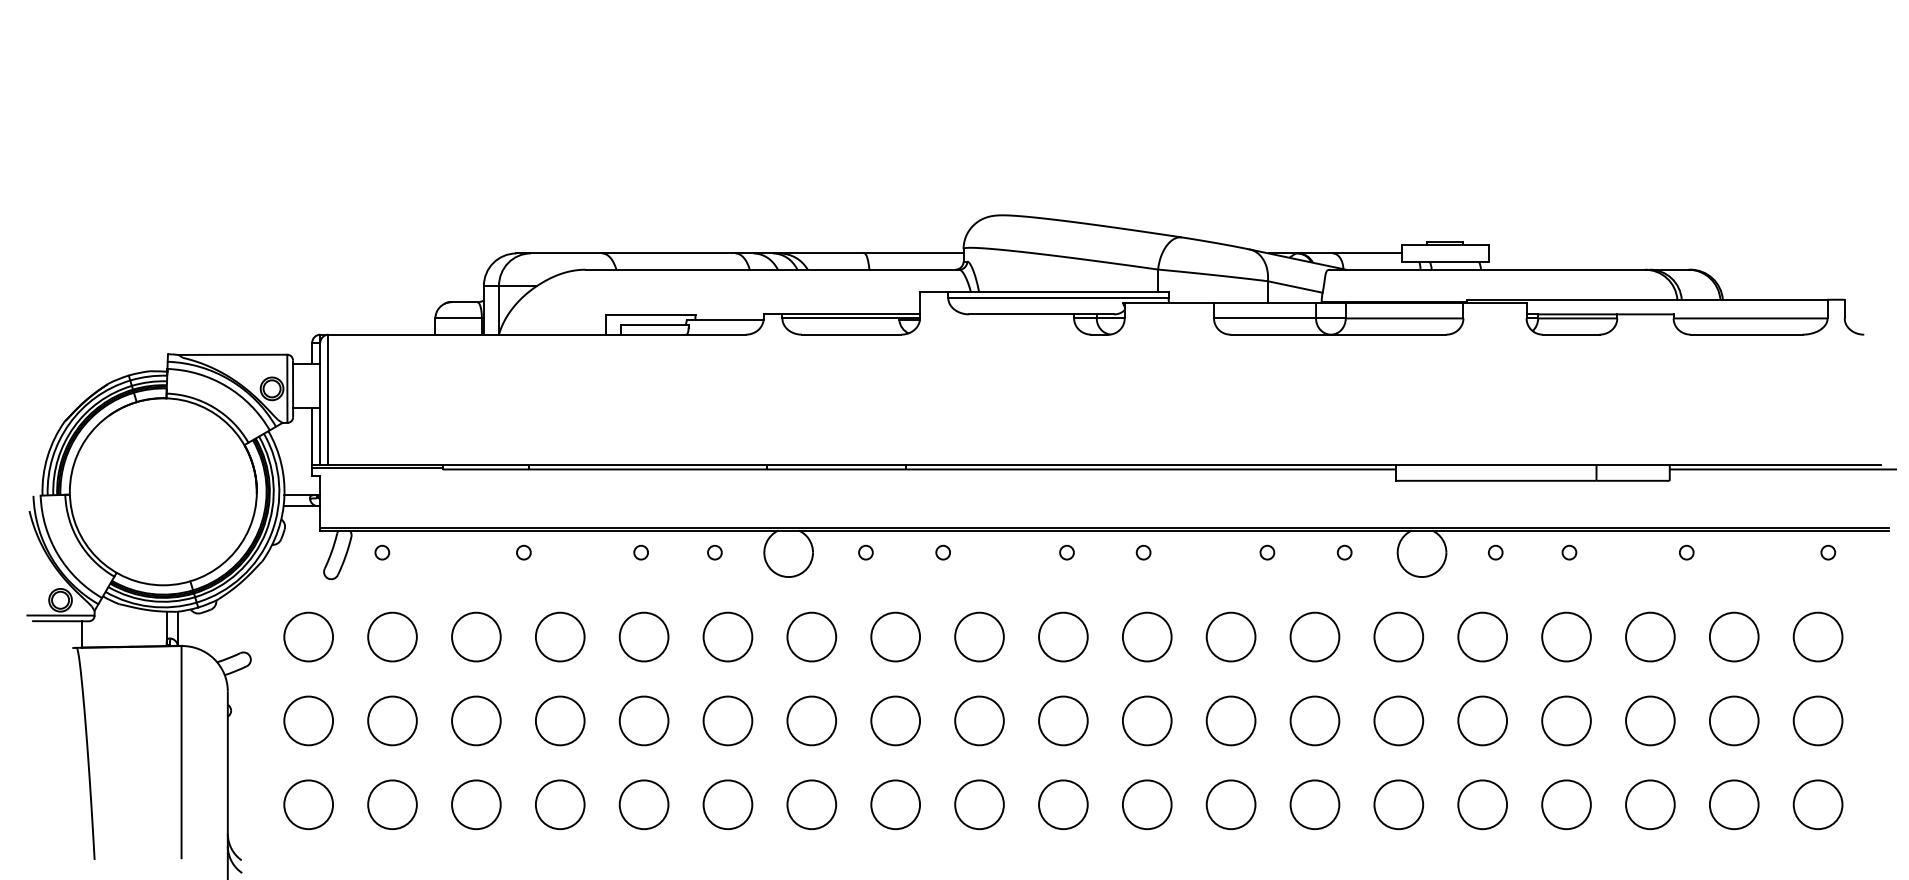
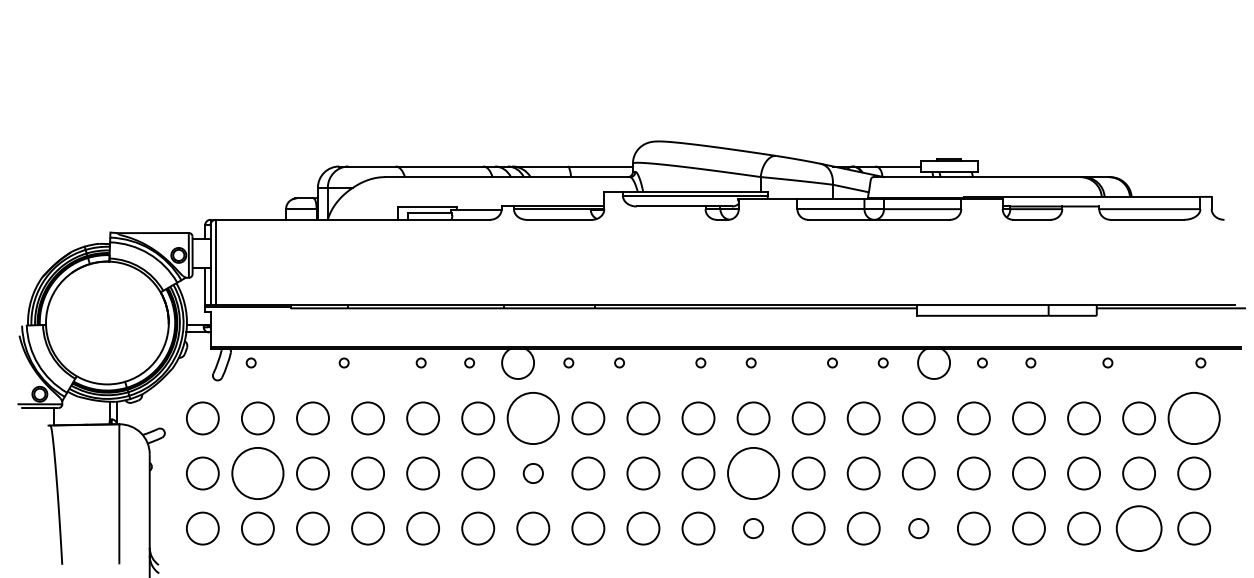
circle: (812, 637) -> (533, 418), size x1.6
circle: (1818, 637) -> (1194, 418), size x1.6
circle: (391, 720) -> (257, 473), size x1.6
circle: (812, 720) -> (533, 473), size x0.6
circle: (1147, 720) -> (753, 473), size x1.6
circle: (1147, 804) -> (753, 528), size x0.6
circle: (1398, 804) -> (918, 528), size x0.6
circle: (1733, 804) -> (1138, 528), size x1.4

